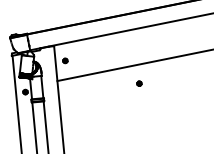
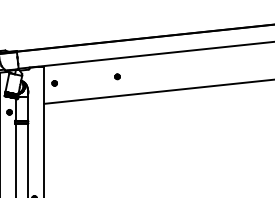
part: (139, 83) -> (117, 76), moved

